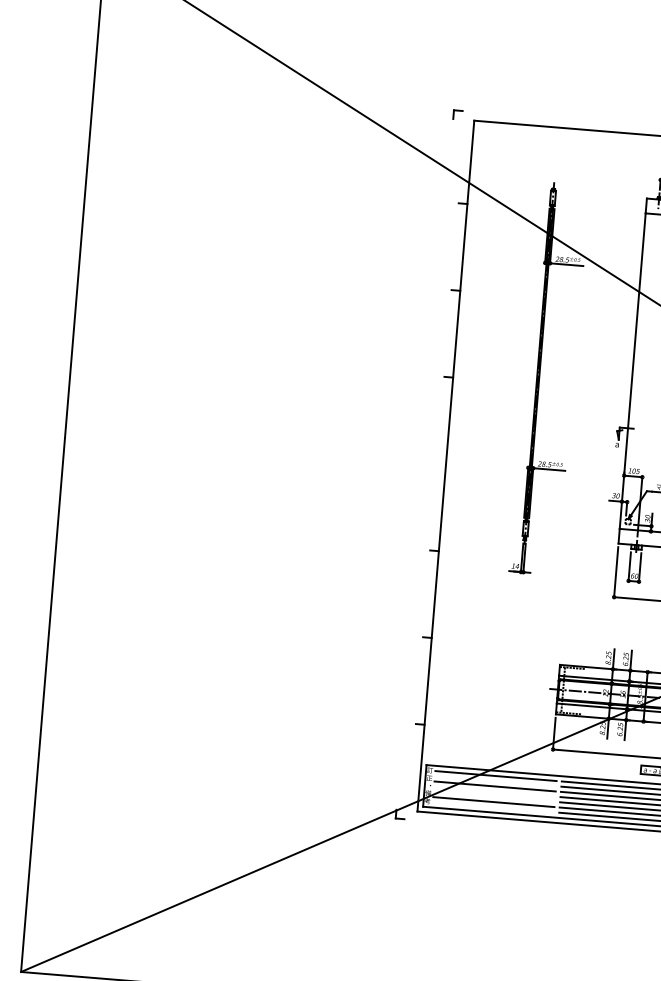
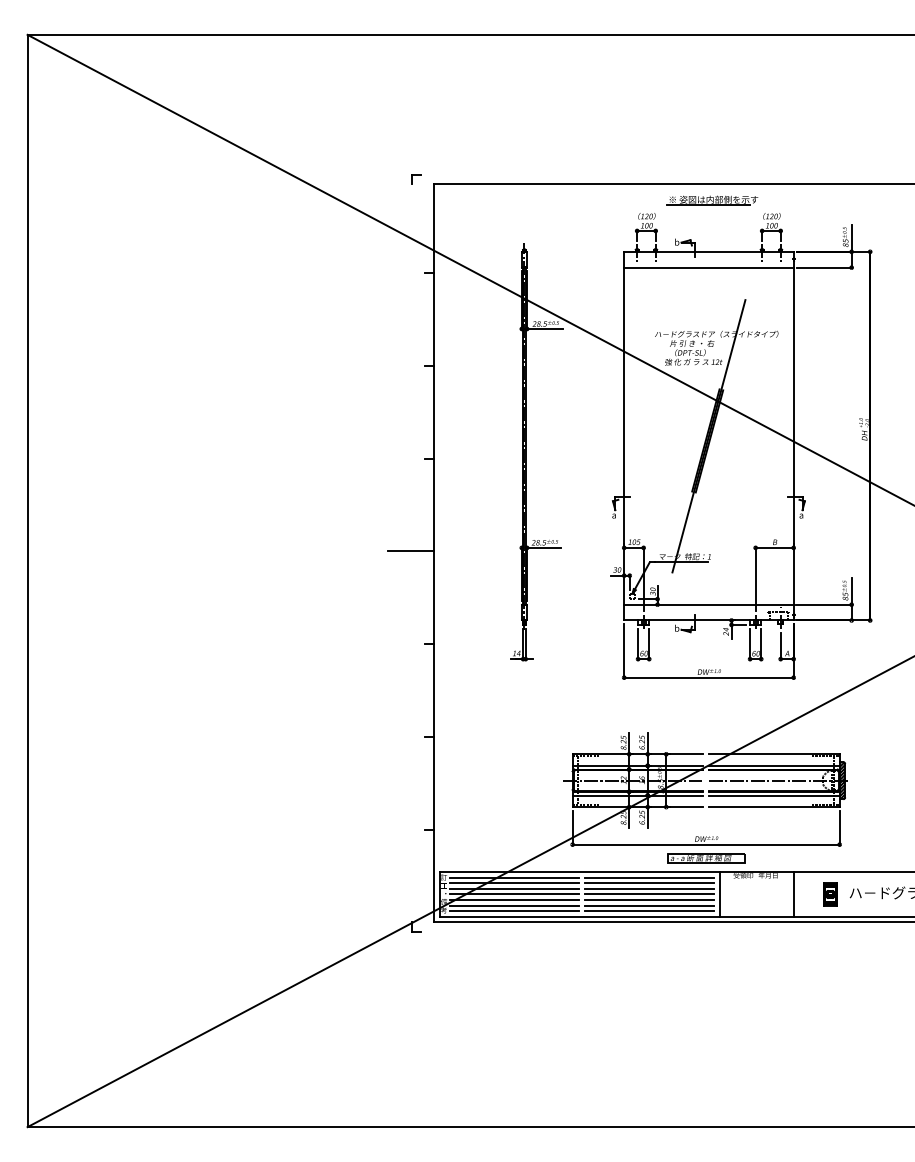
line: (423, 462) -> (410, 551), added
line: (495, 781) -> (514, 883), added
line: (494, 791) -> (514, 894), added
line: (494, 797) -> (514, 900), added
line: (493, 807) -> (514, 911), added

